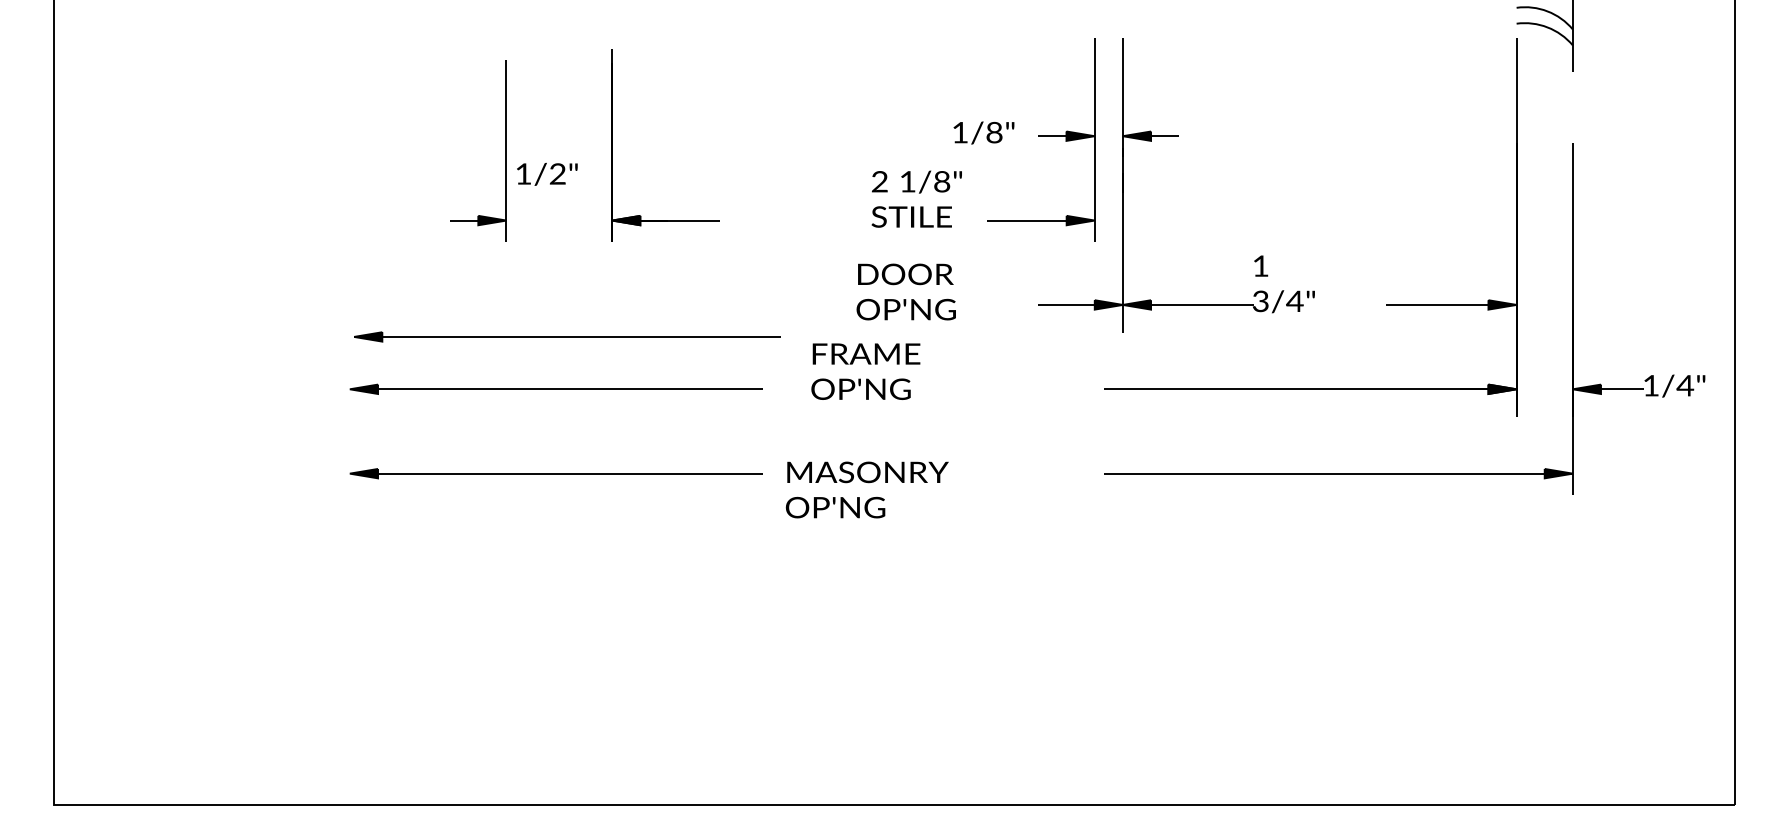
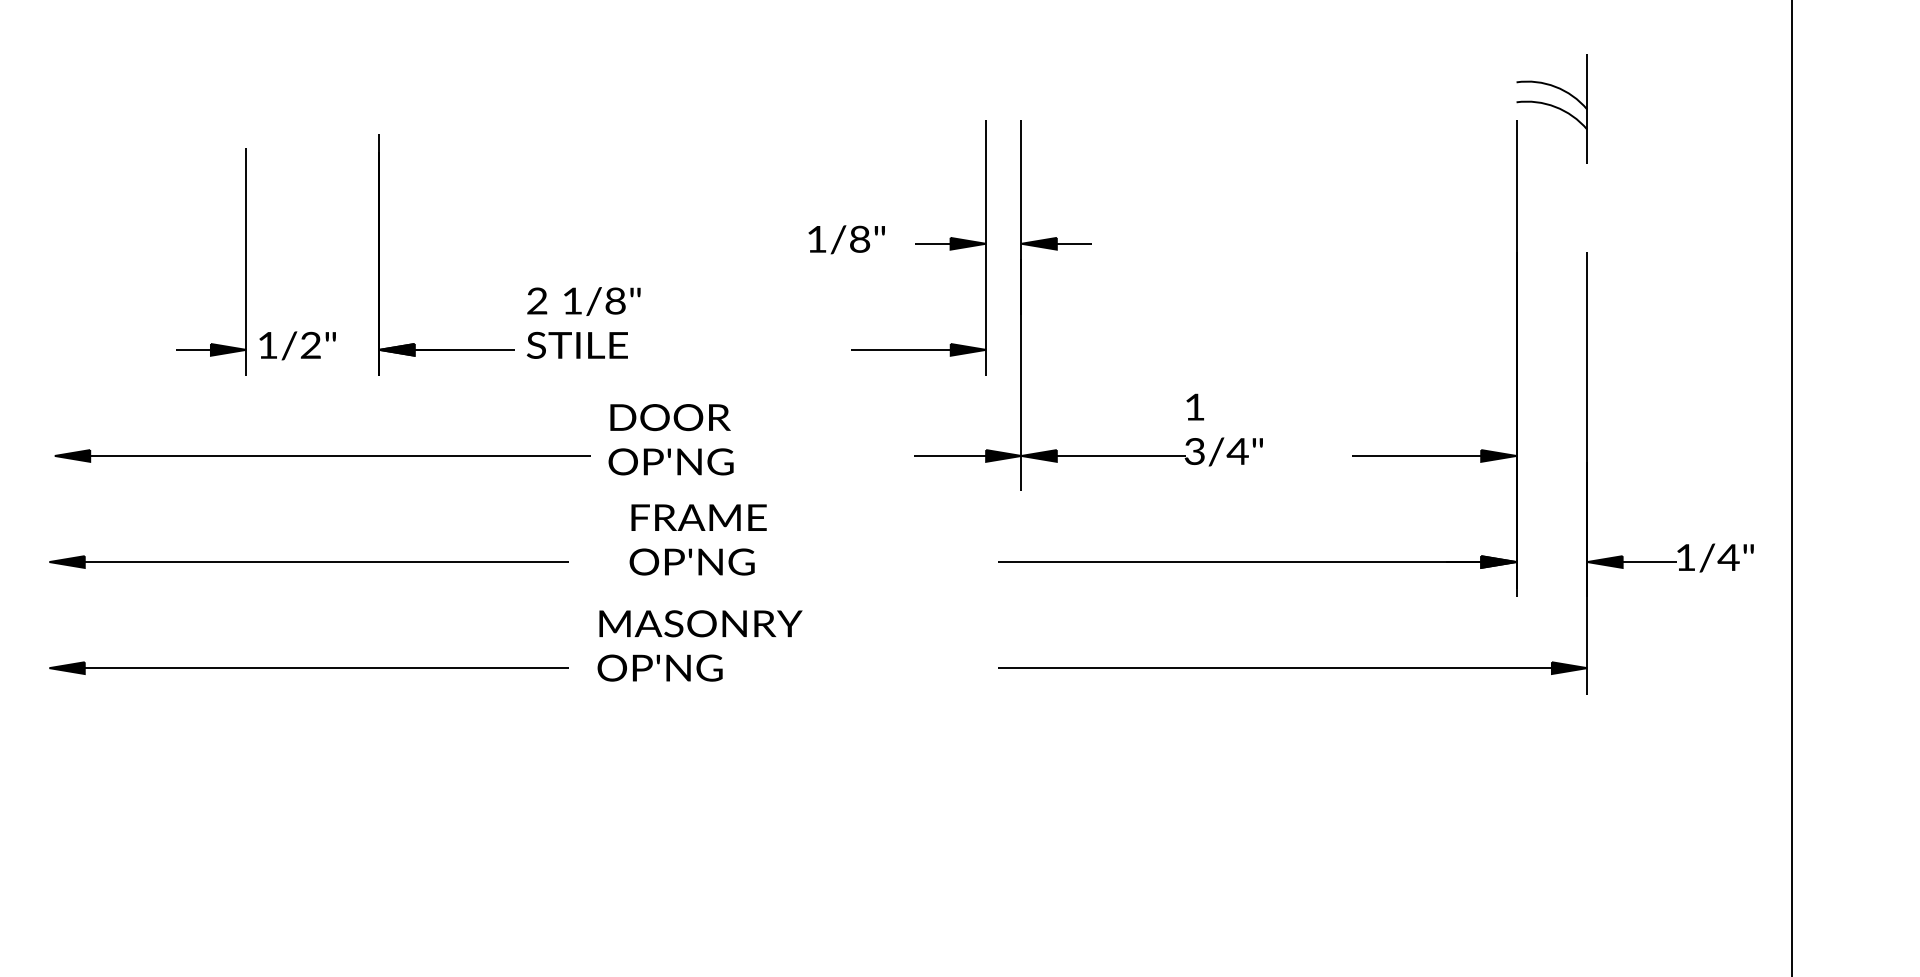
text: (547, 173) -> (297, 344), moved
text: (916, 198) -> (583, 322), moved
text: (905, 291) -> (670, 439), moved
part: (567, 336) -> (323, 455), moved
text: (866, 489) -> (699, 645), moved

